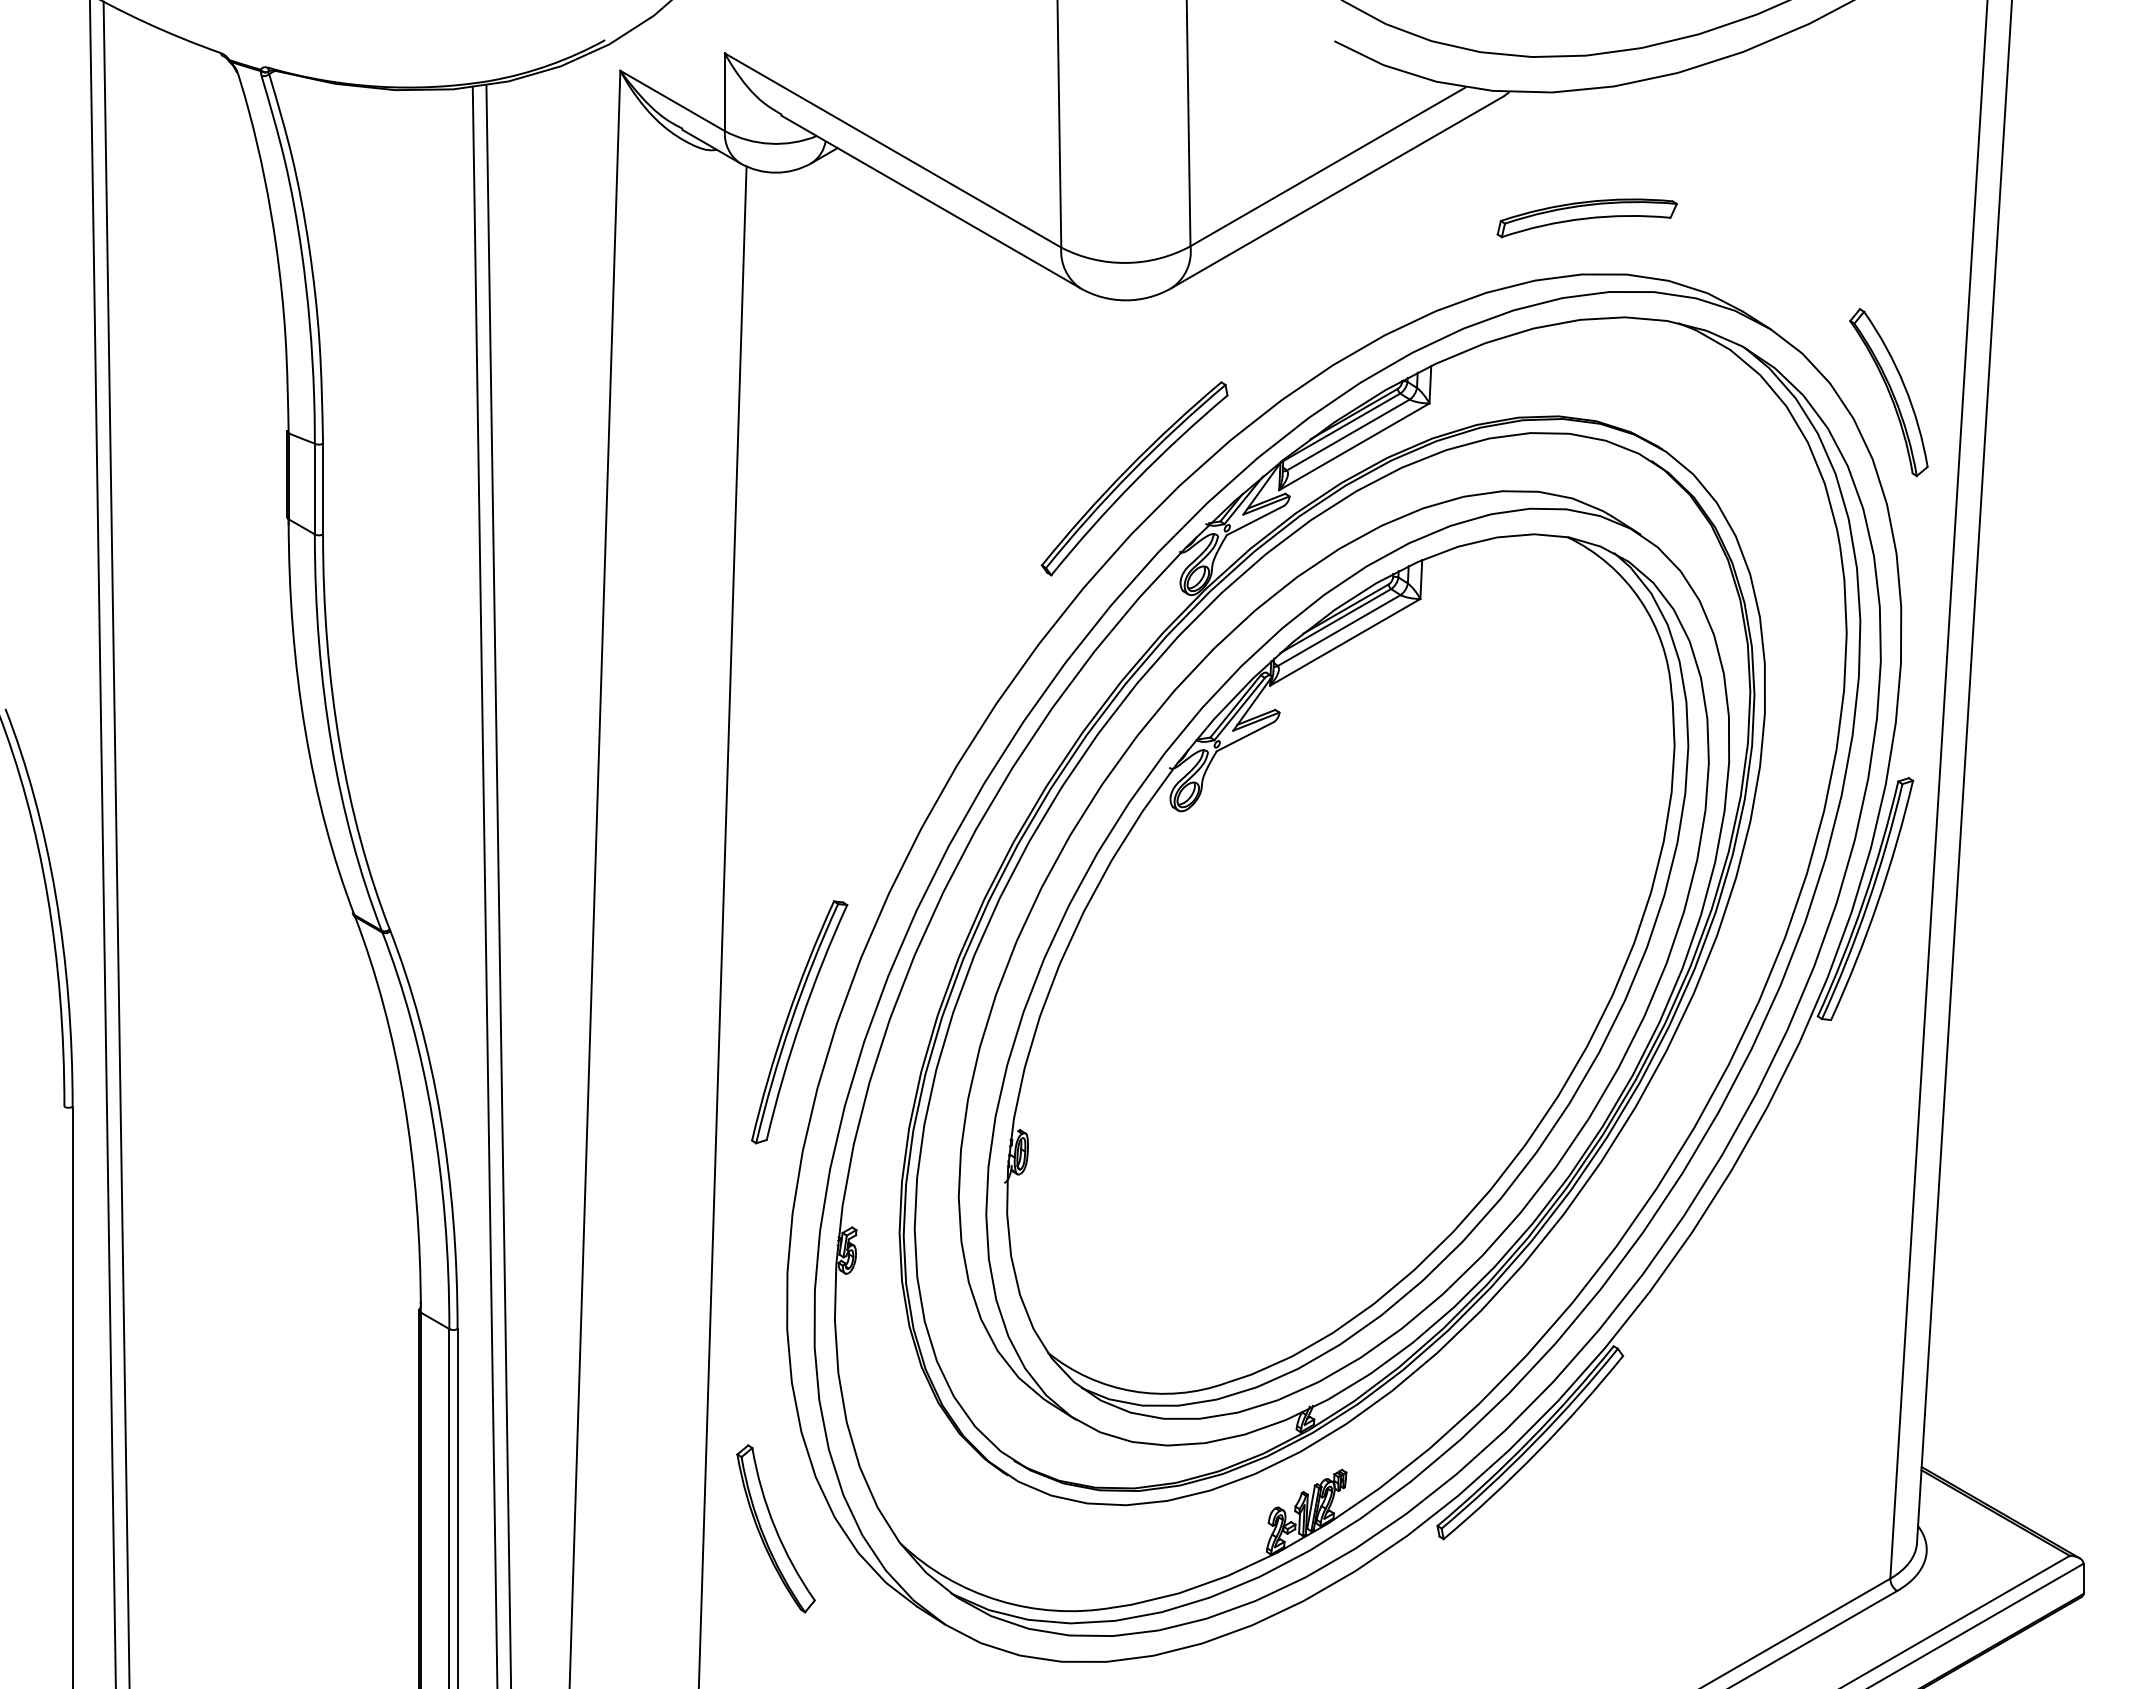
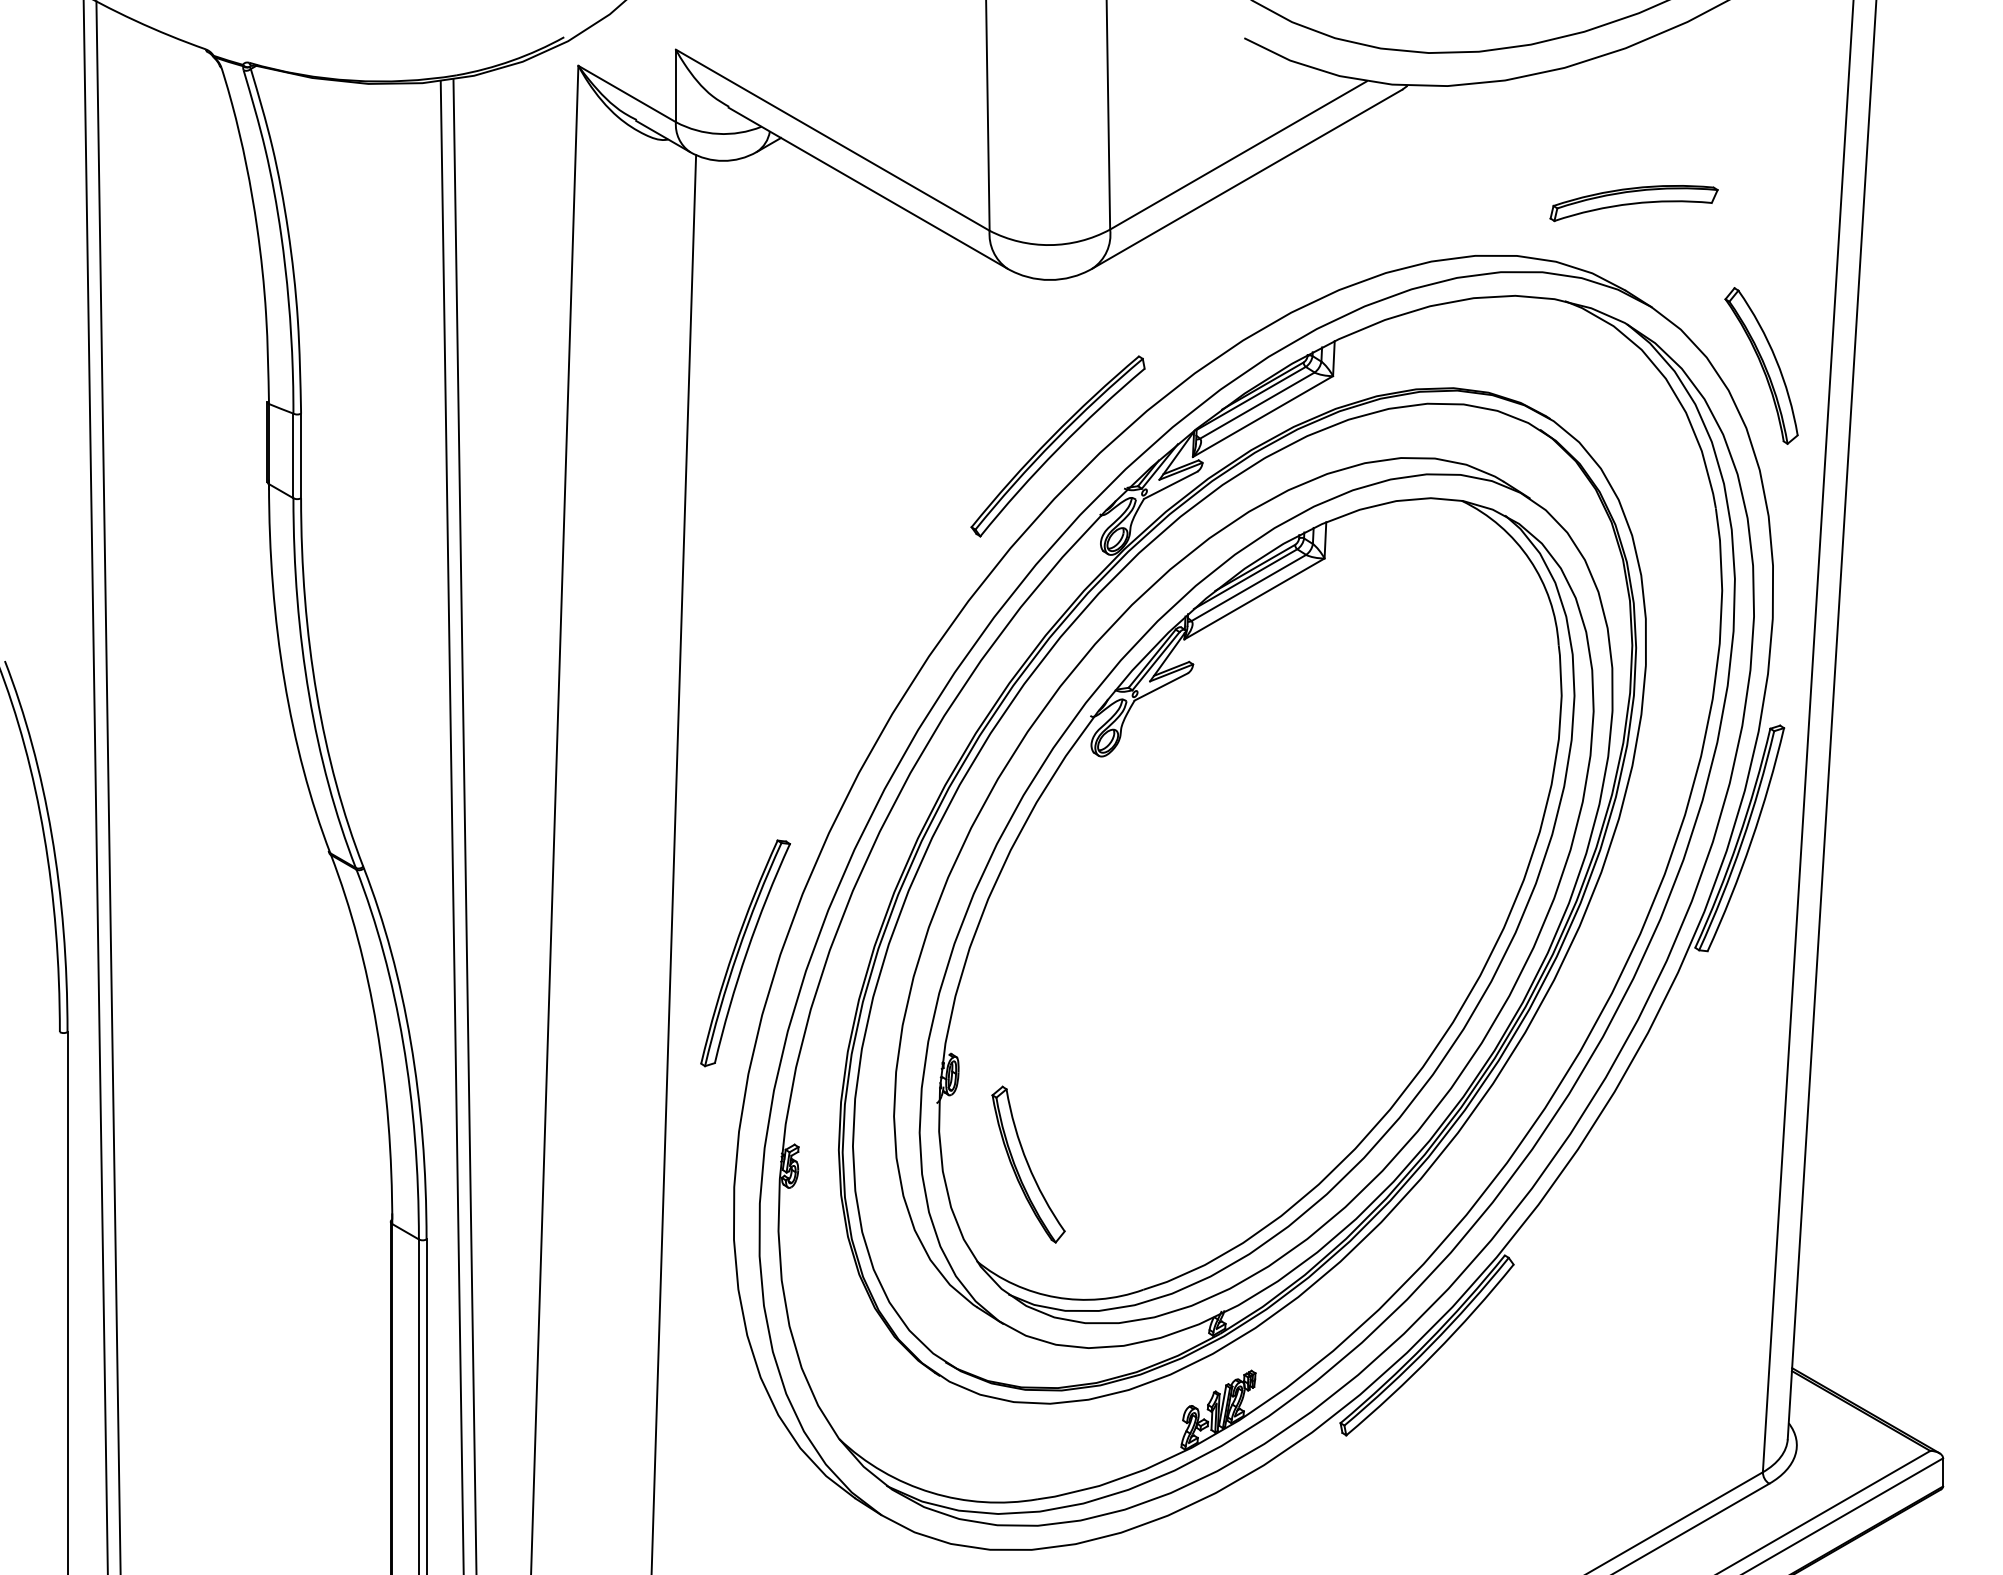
part: (1586, 218) -> (1633, 203), moved
part: (775, 1528) -> (1028, 1164), moved

